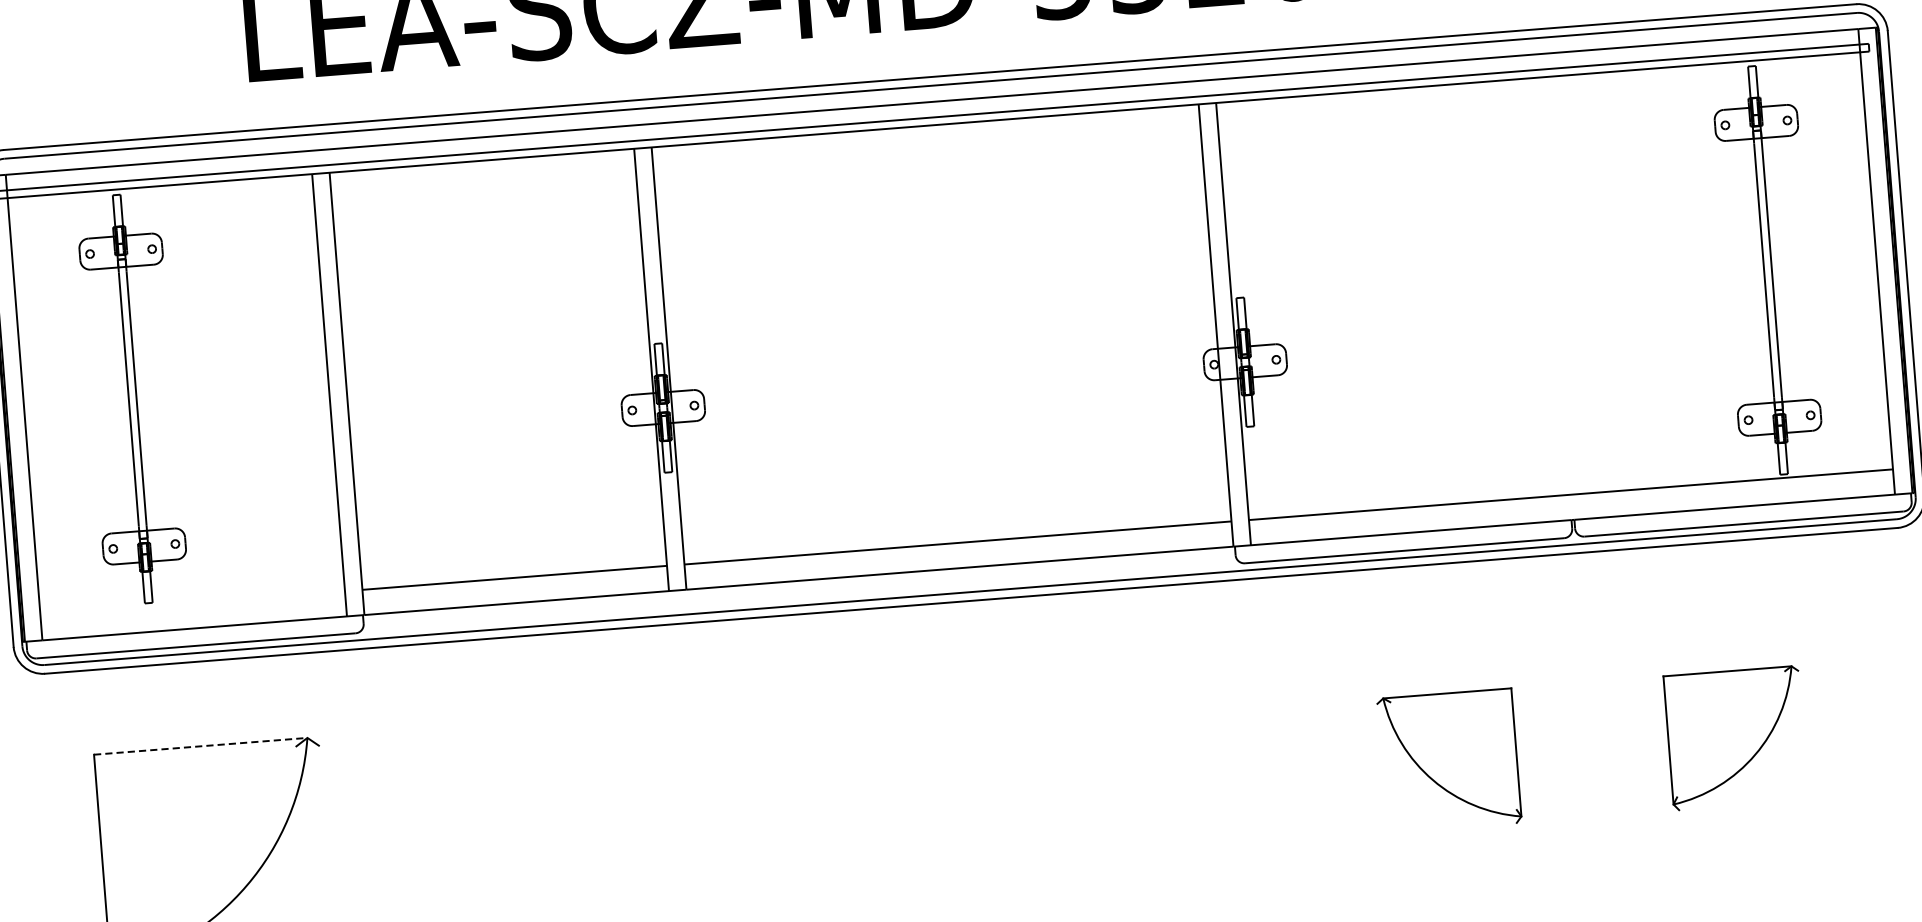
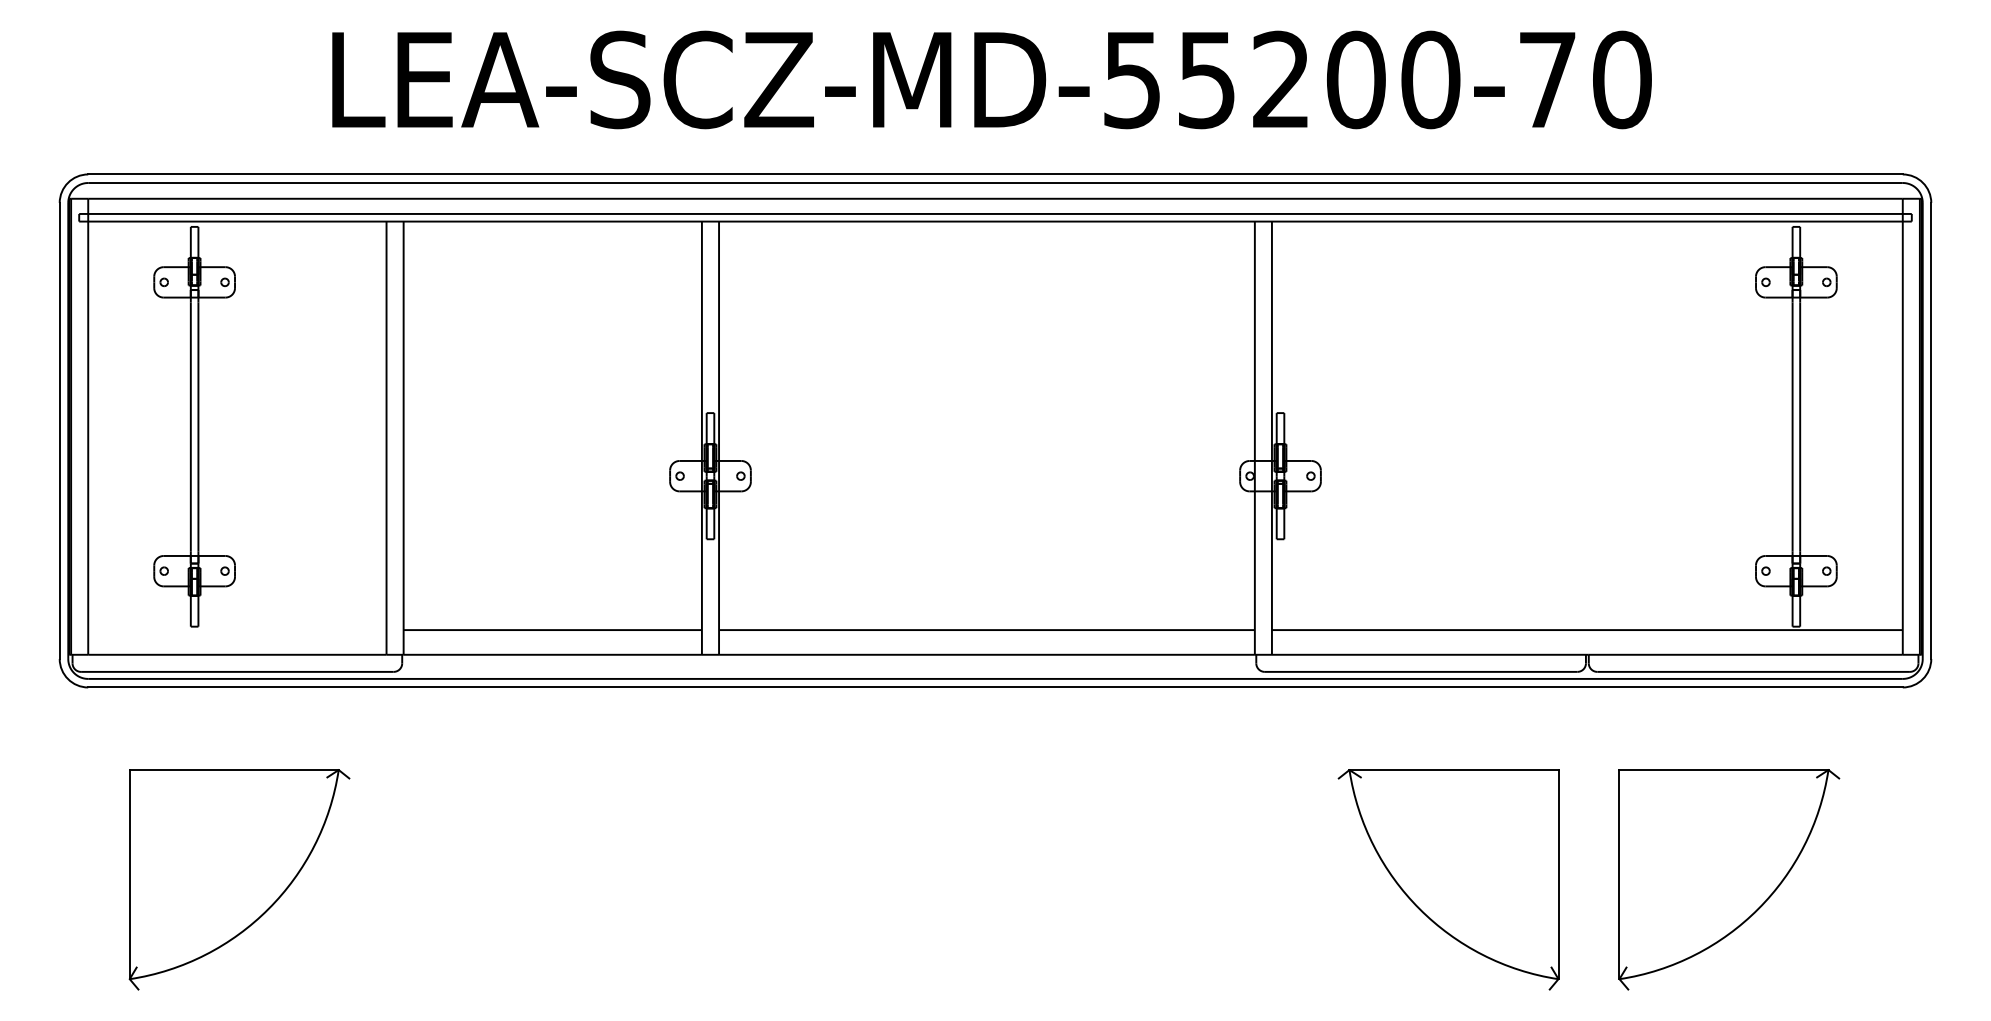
part: (1736, 737) -> (1729, 879), size x1.67
line: (201, 746) -> (234, 770), dashed -> solid
part: (1449, 760) -> (1448, 879), size x1.67

